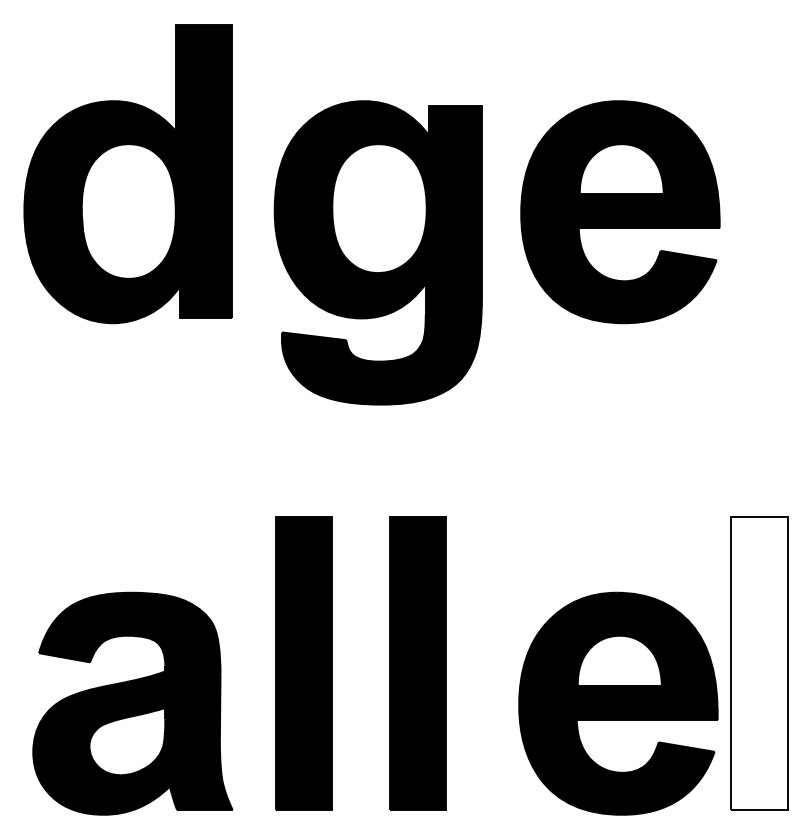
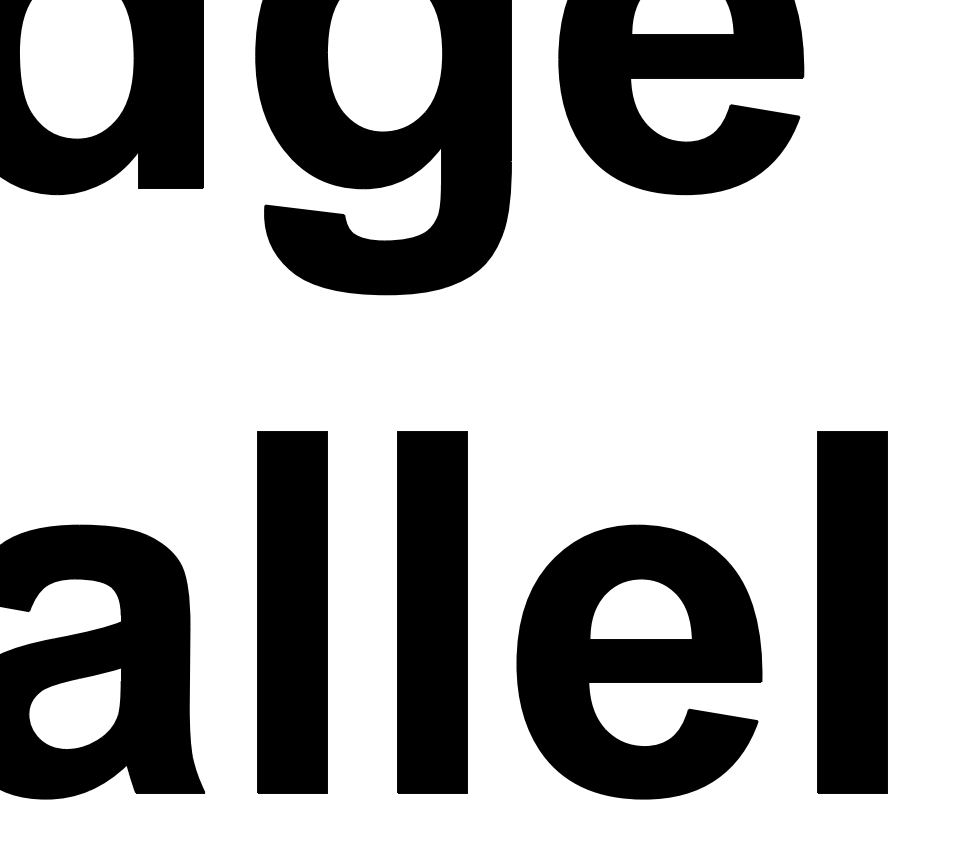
fill: (759, 663) -> (852, 612), added
part: (618, 703) -> (639, 661), moved

